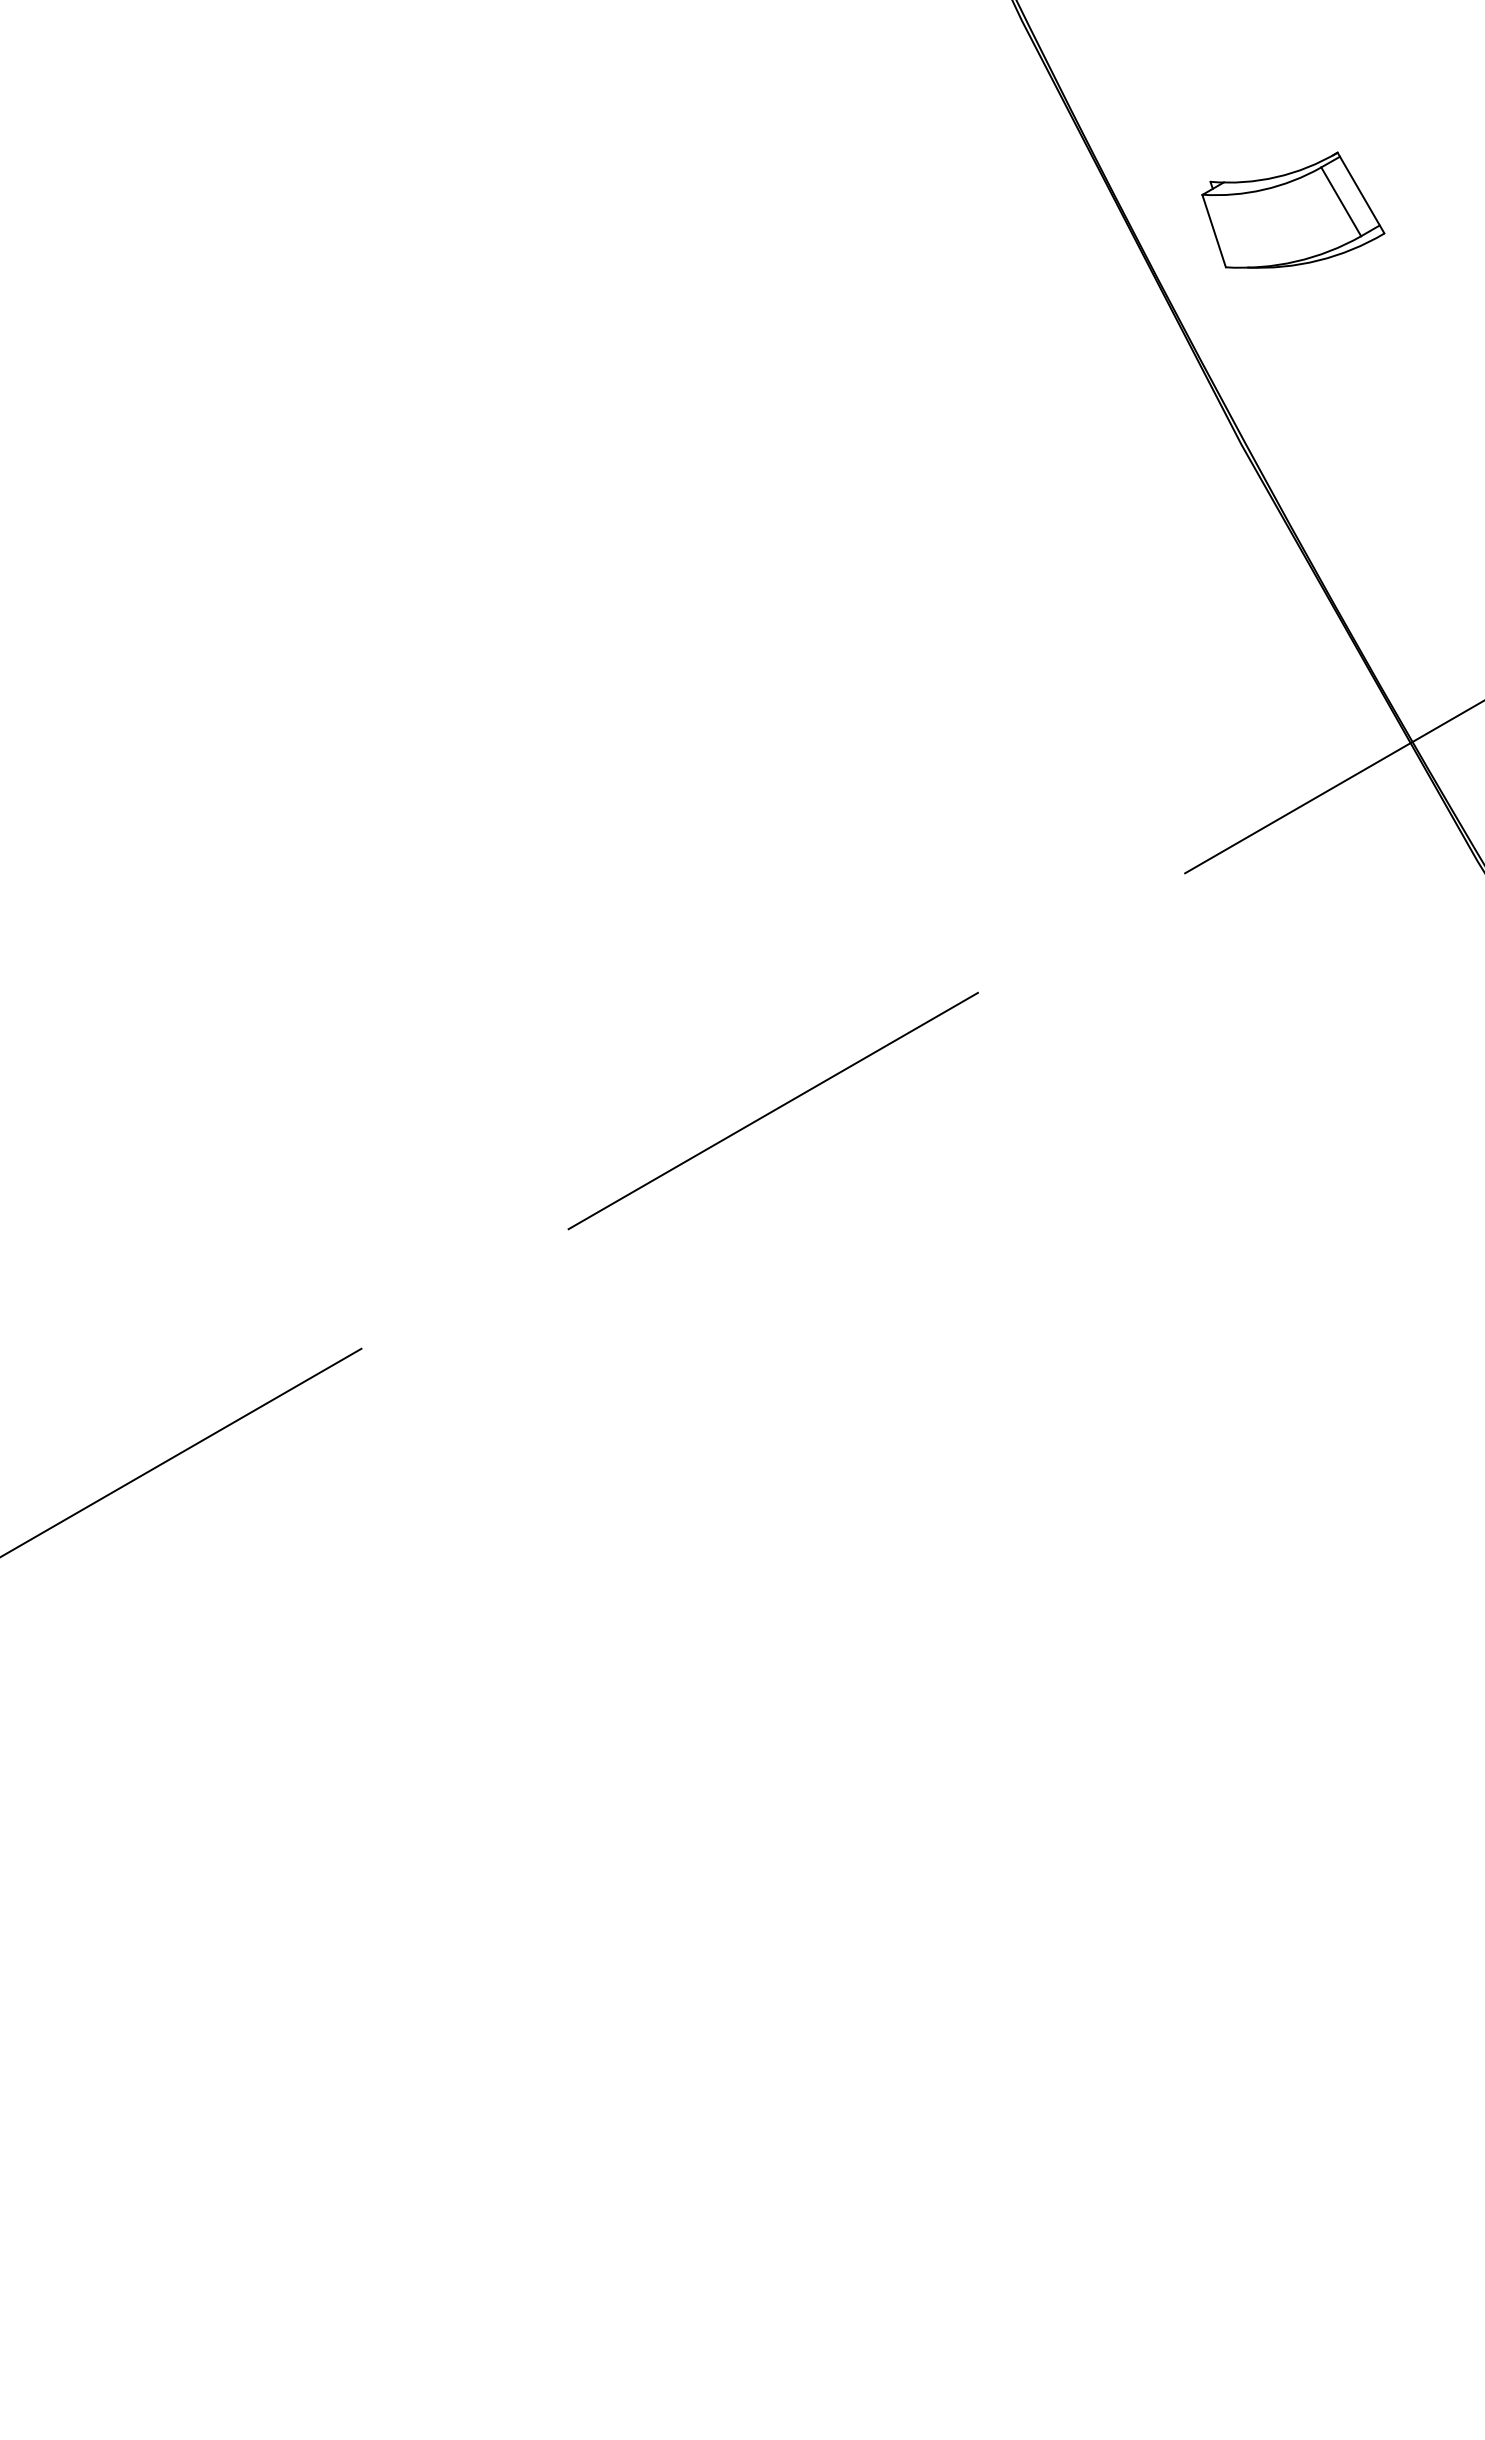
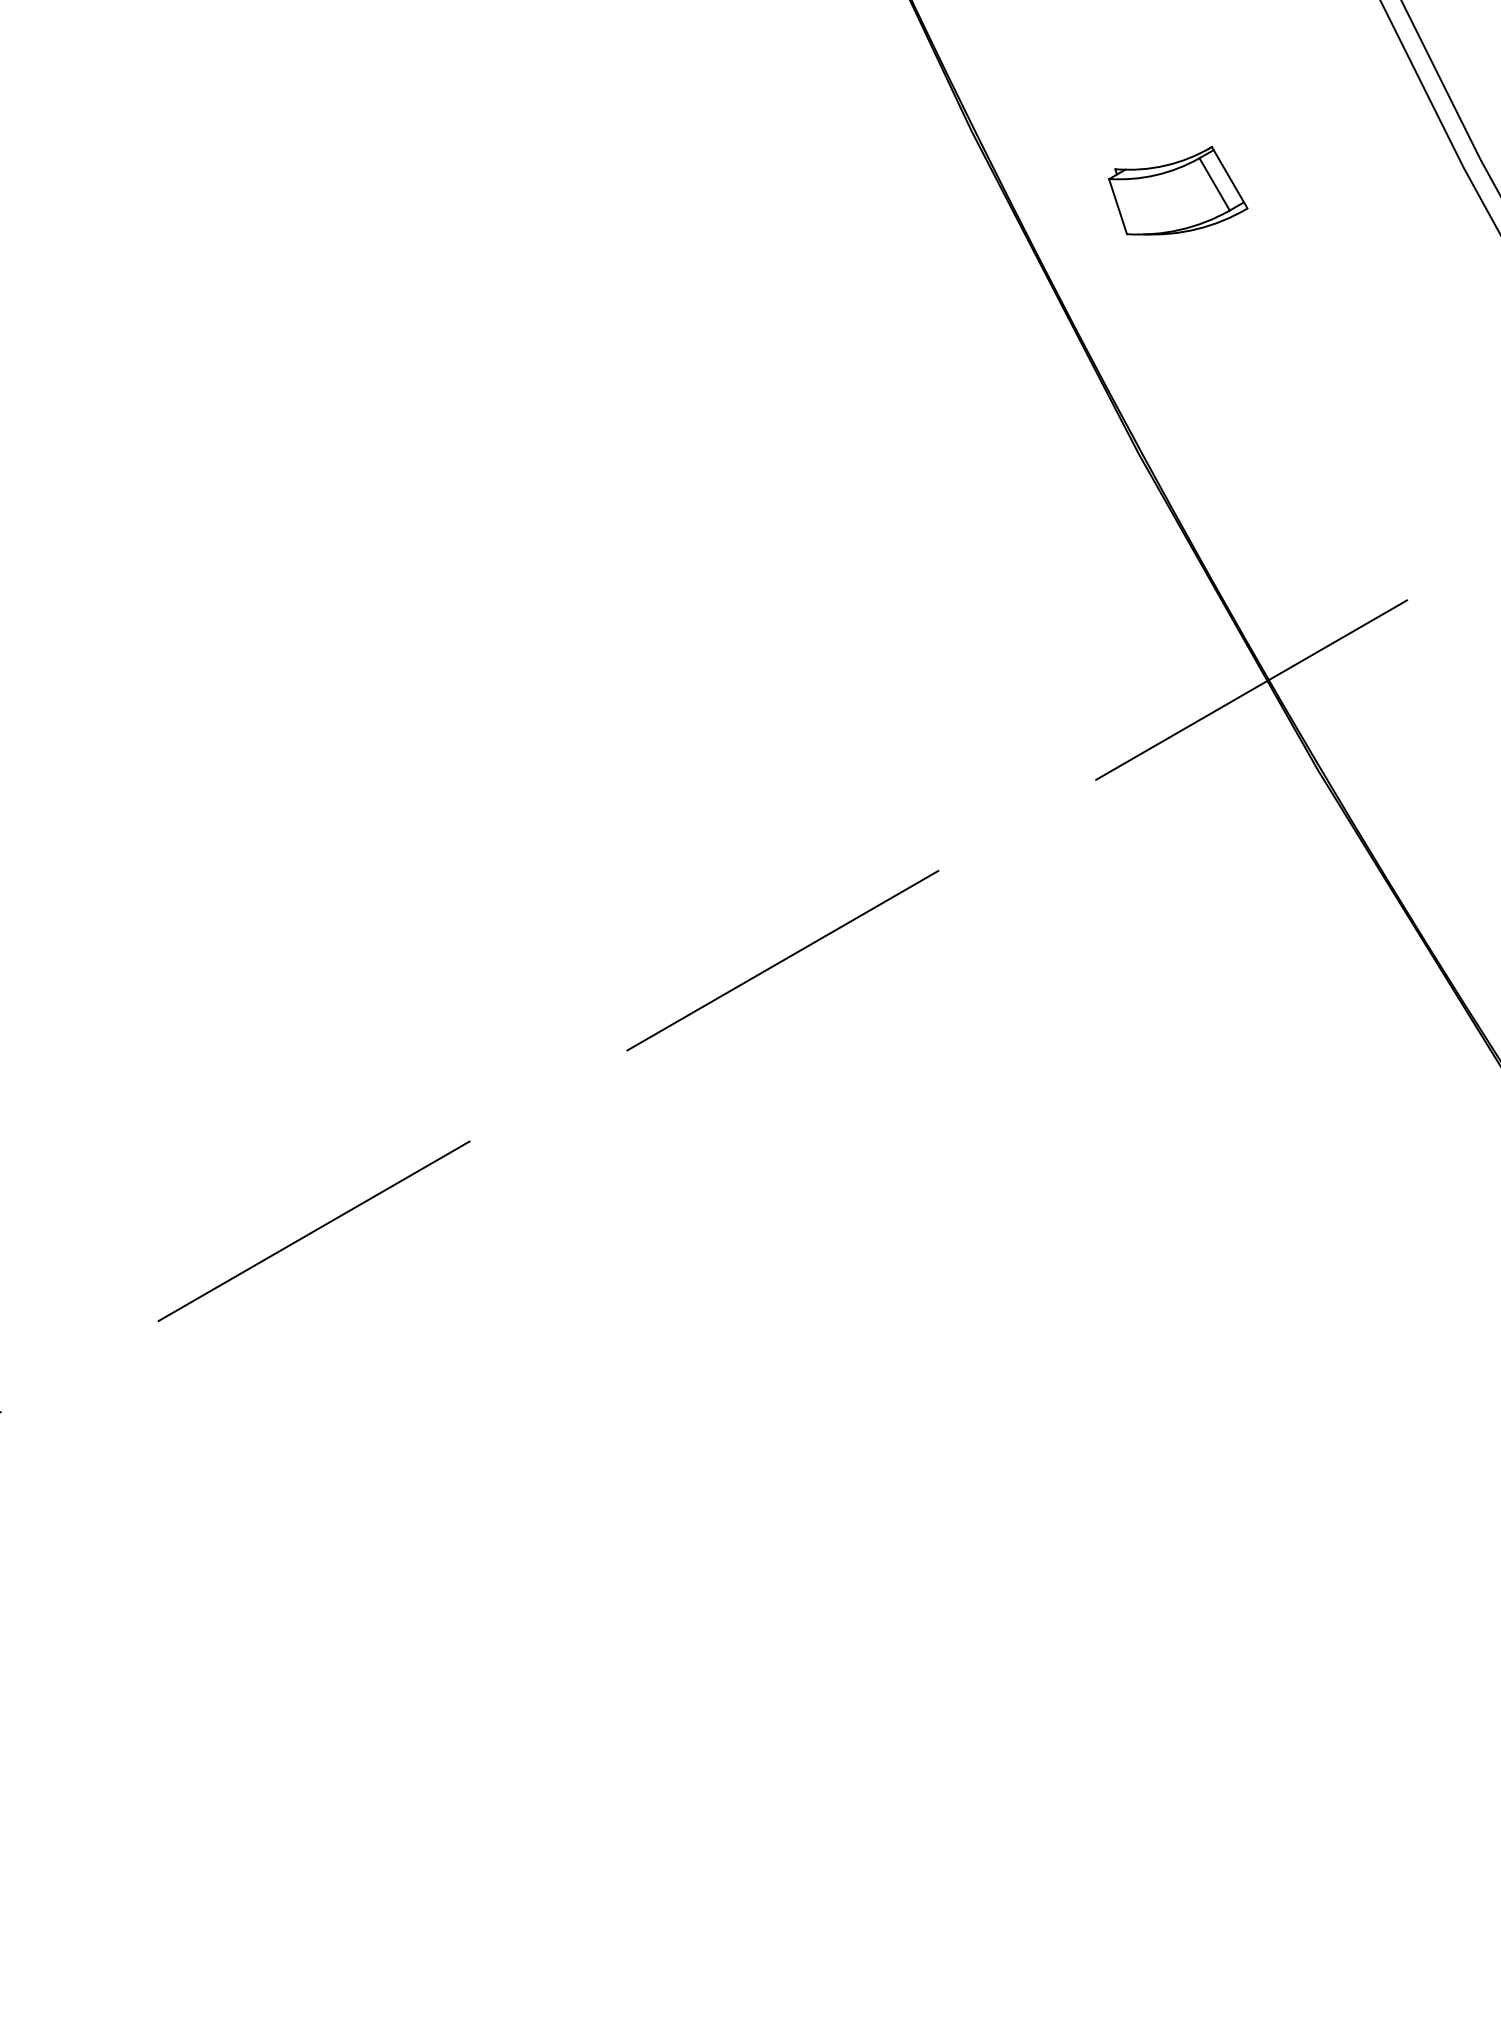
part: (1293, 209) -> (1178, 190), moved

